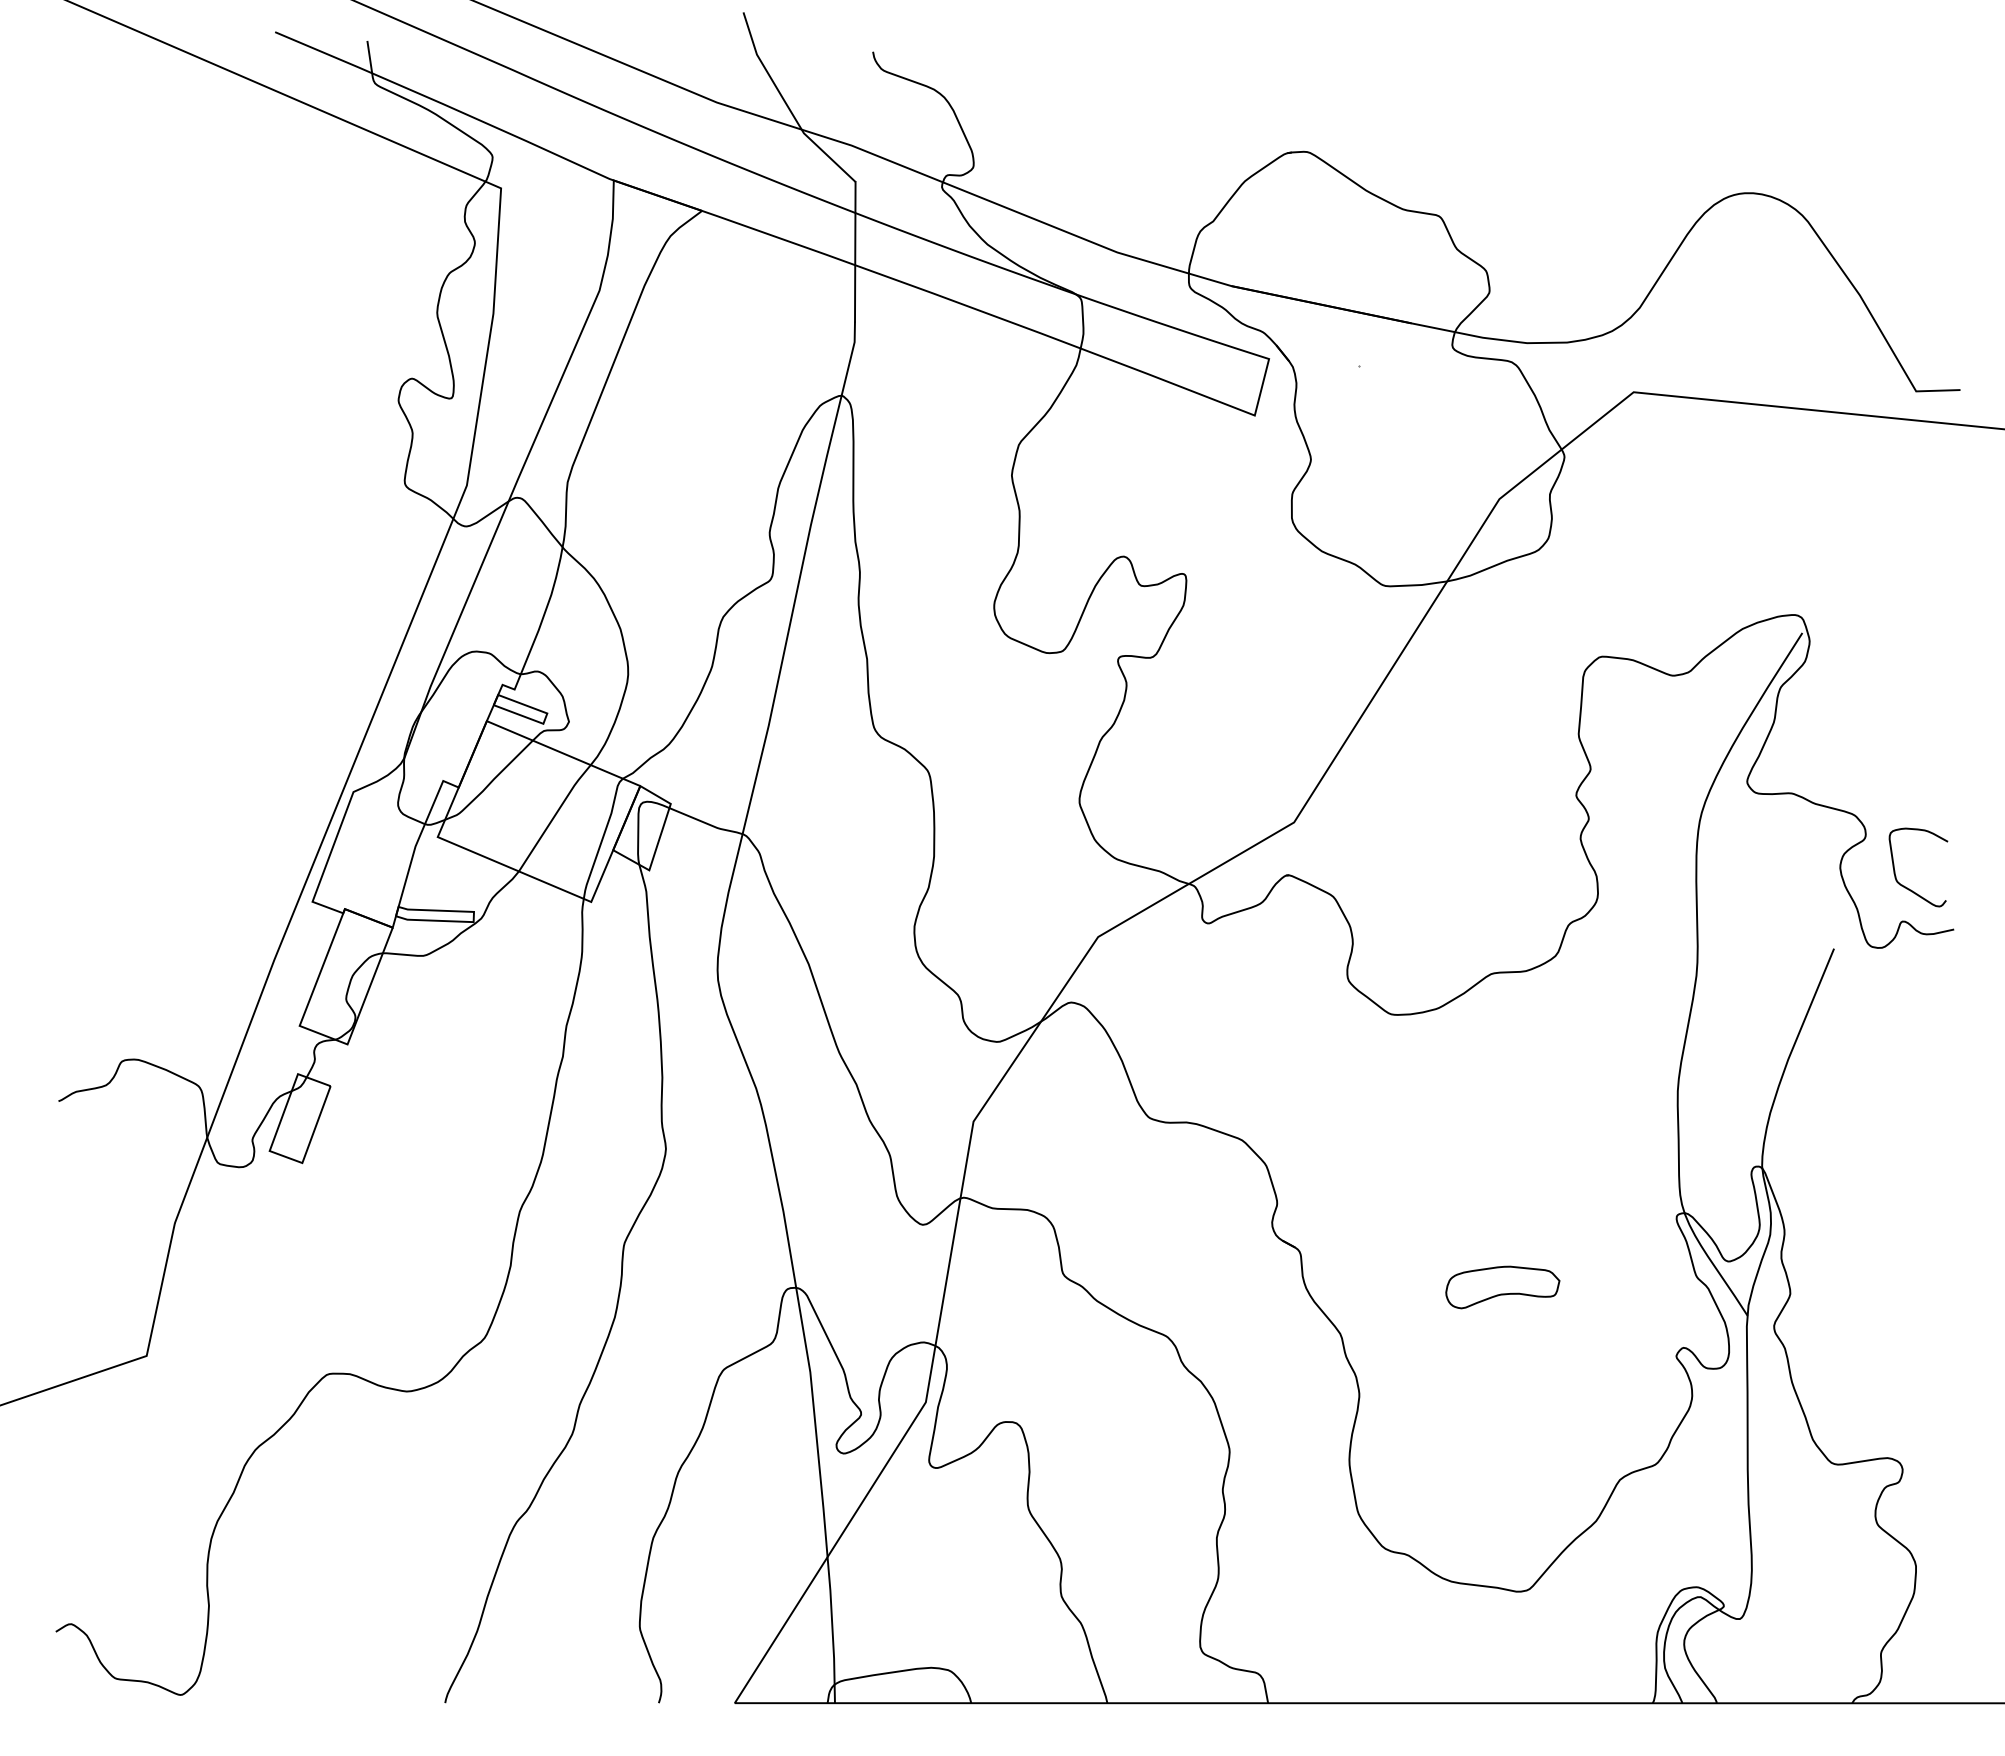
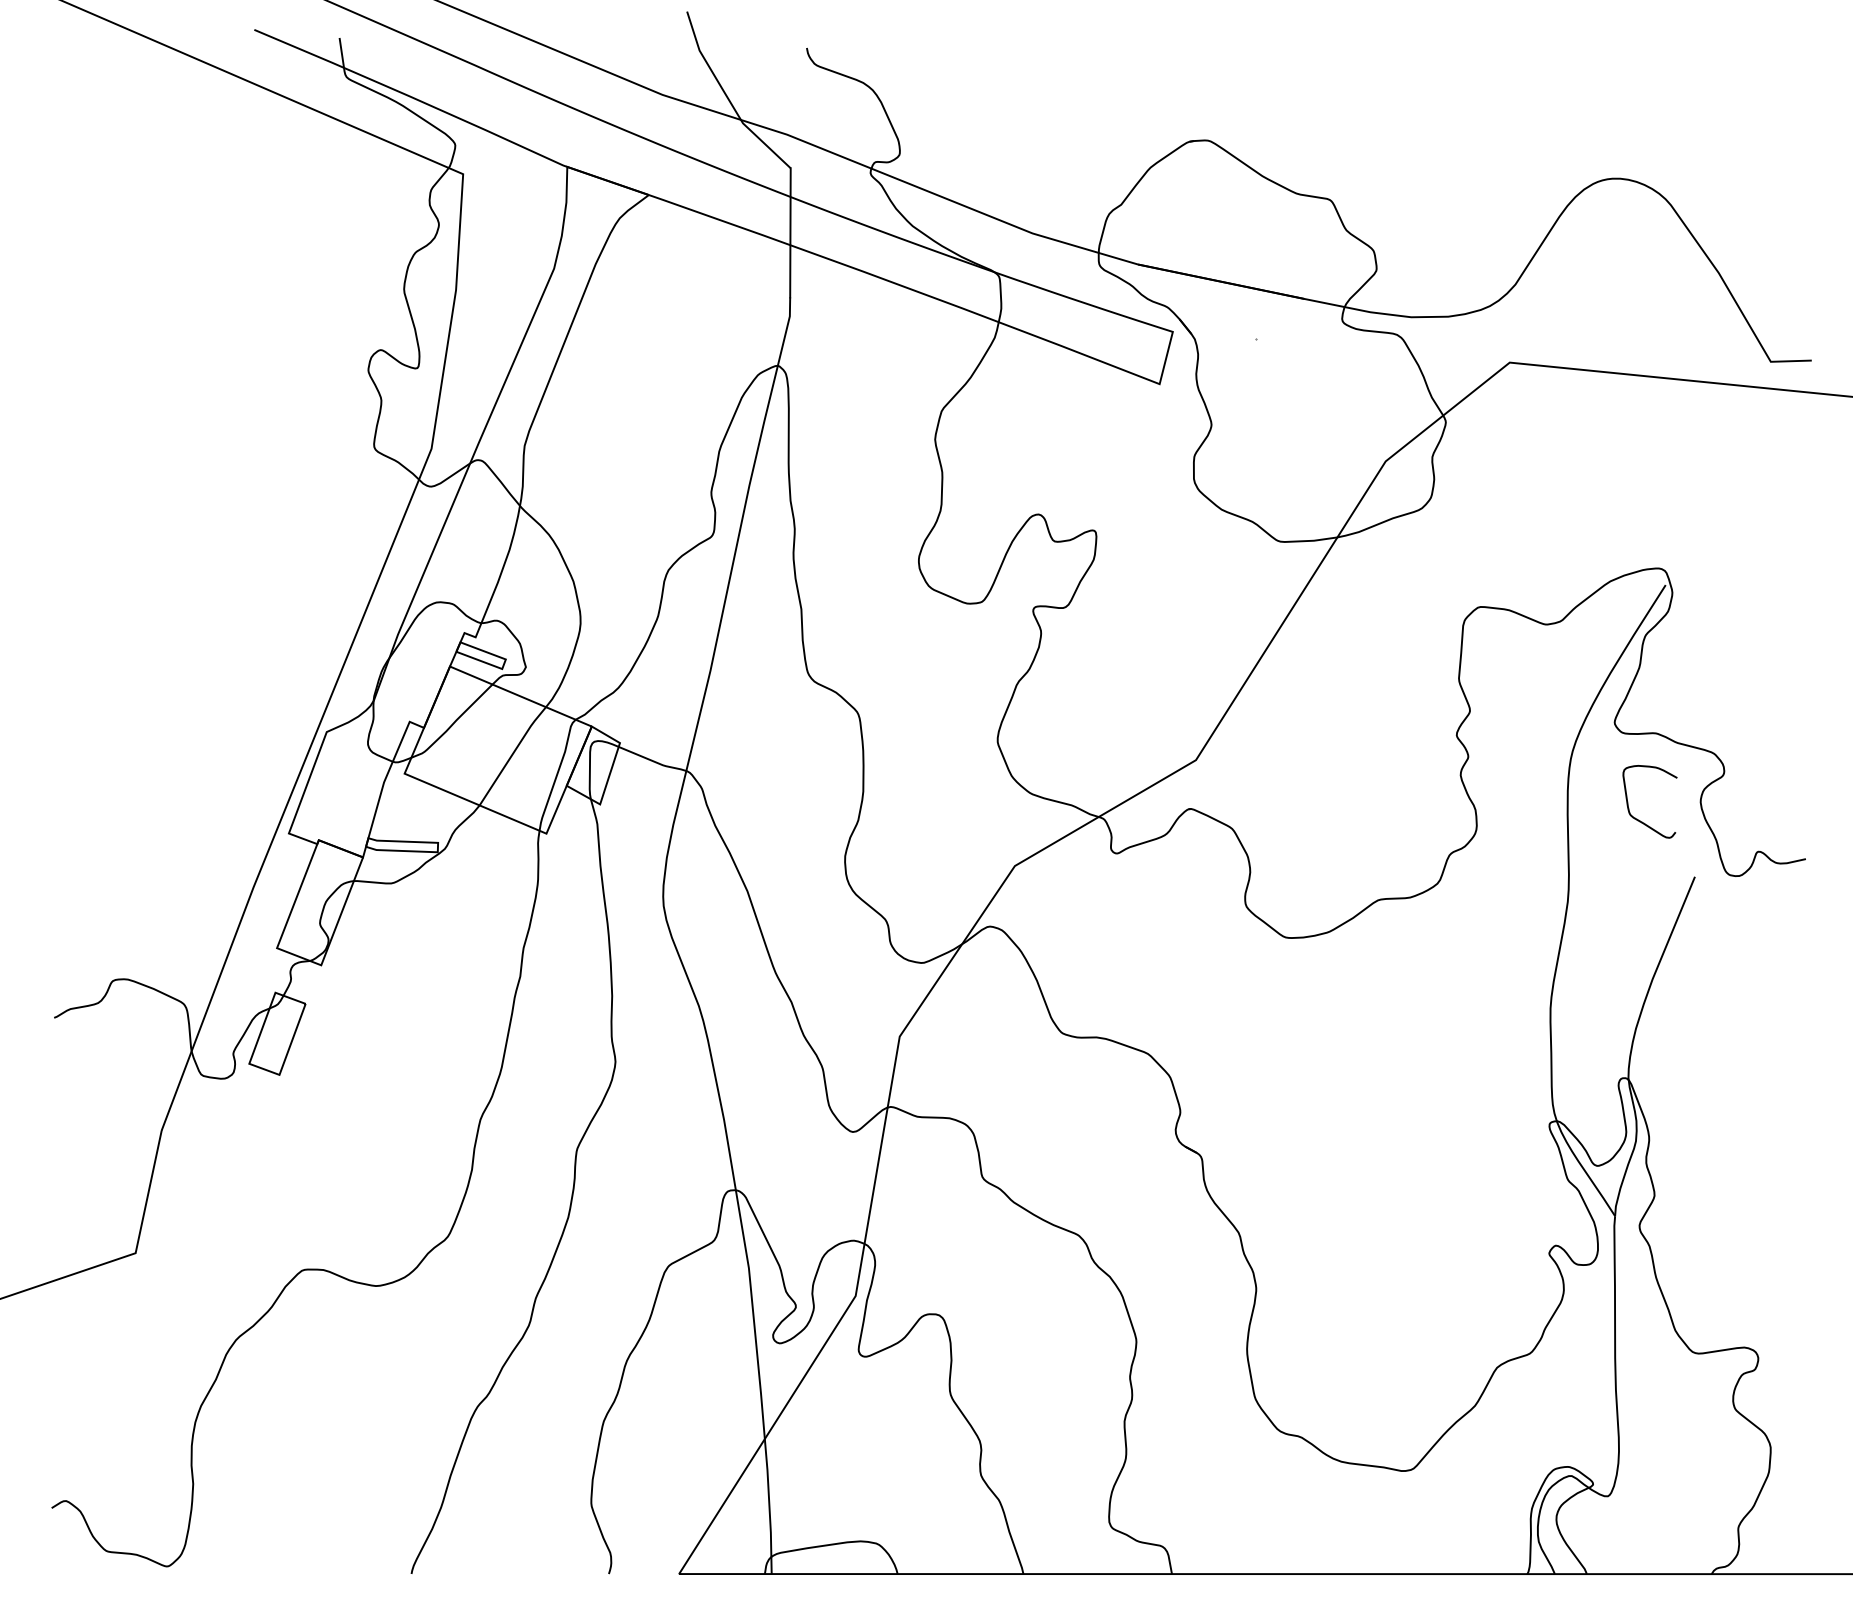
curve: (1904, 885) -> (1637, 818), moved
part: (1502, 1287) -> (1388, 1189), removed

